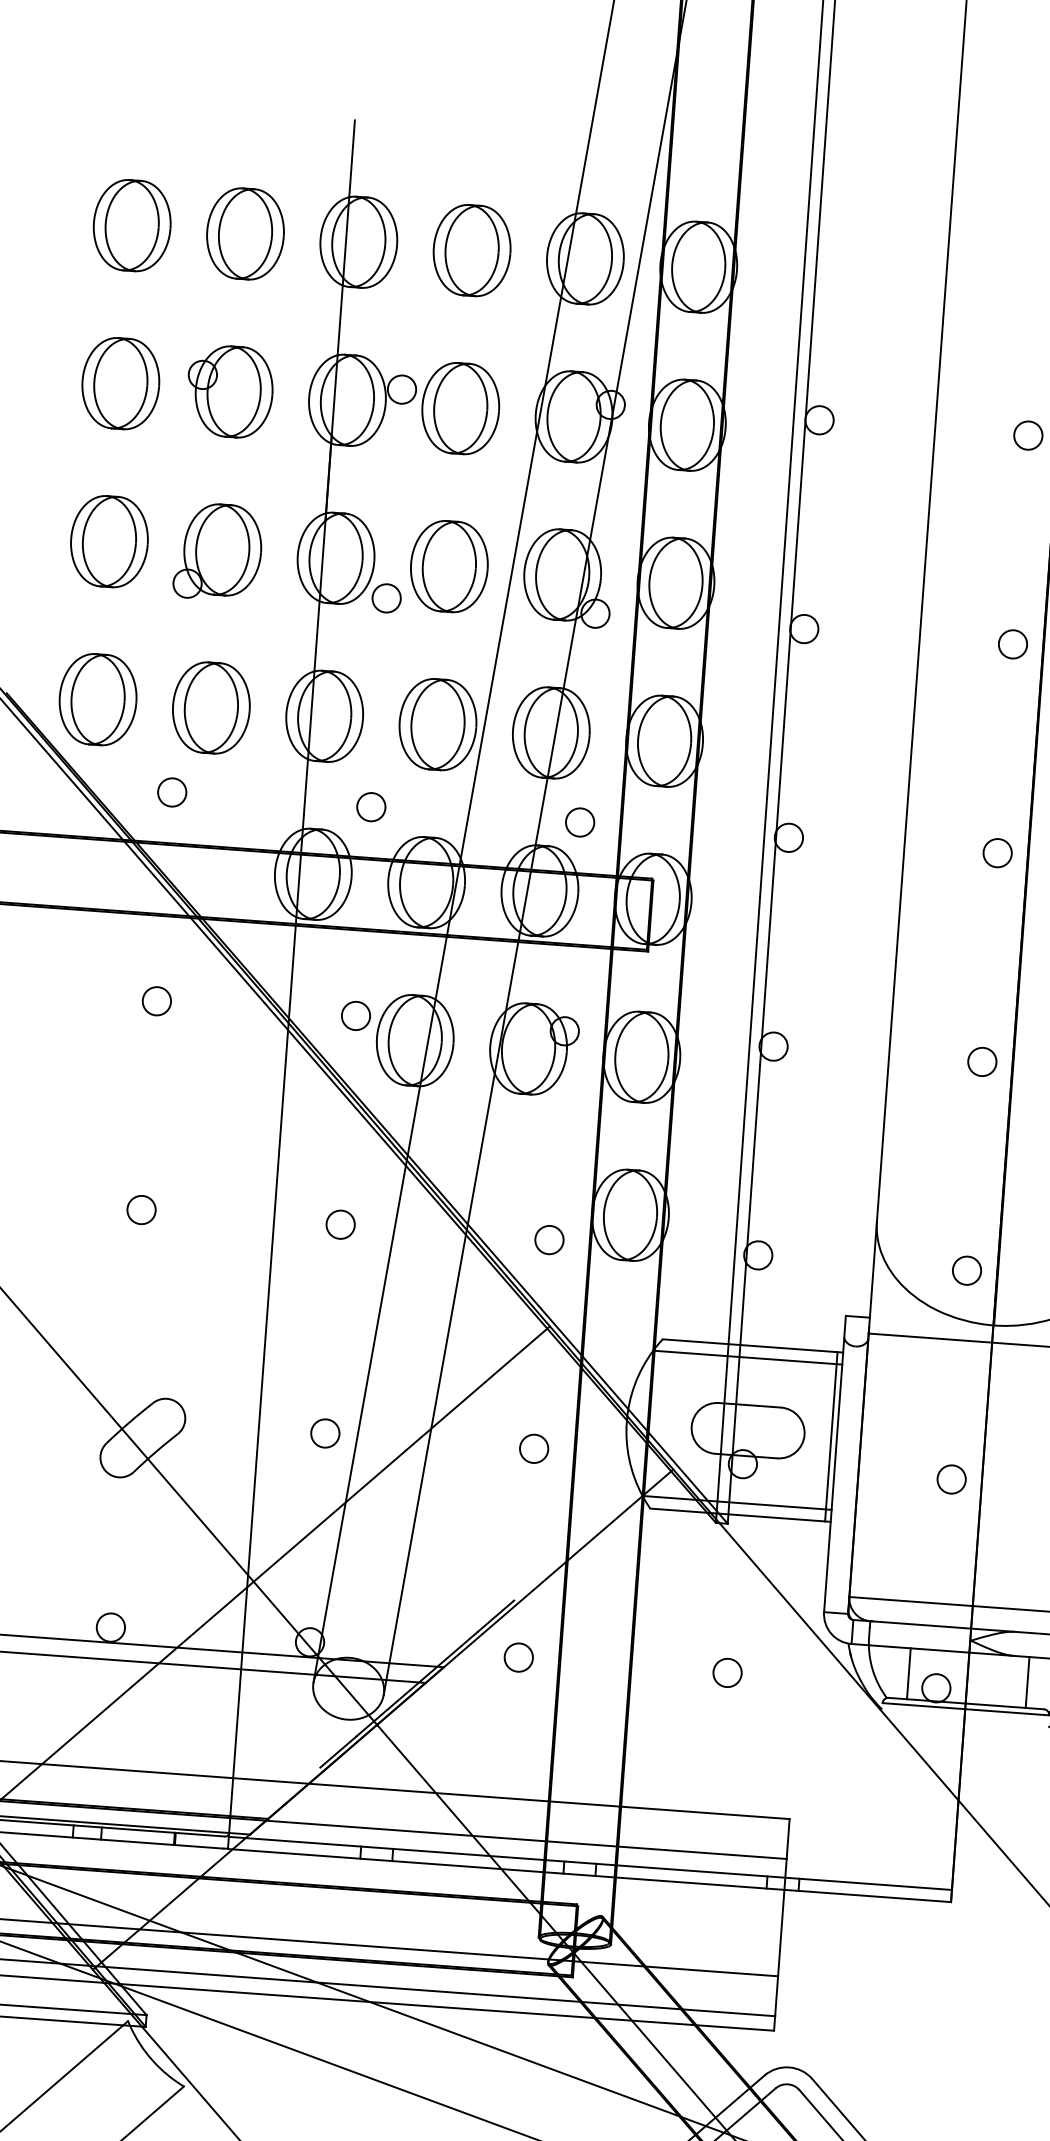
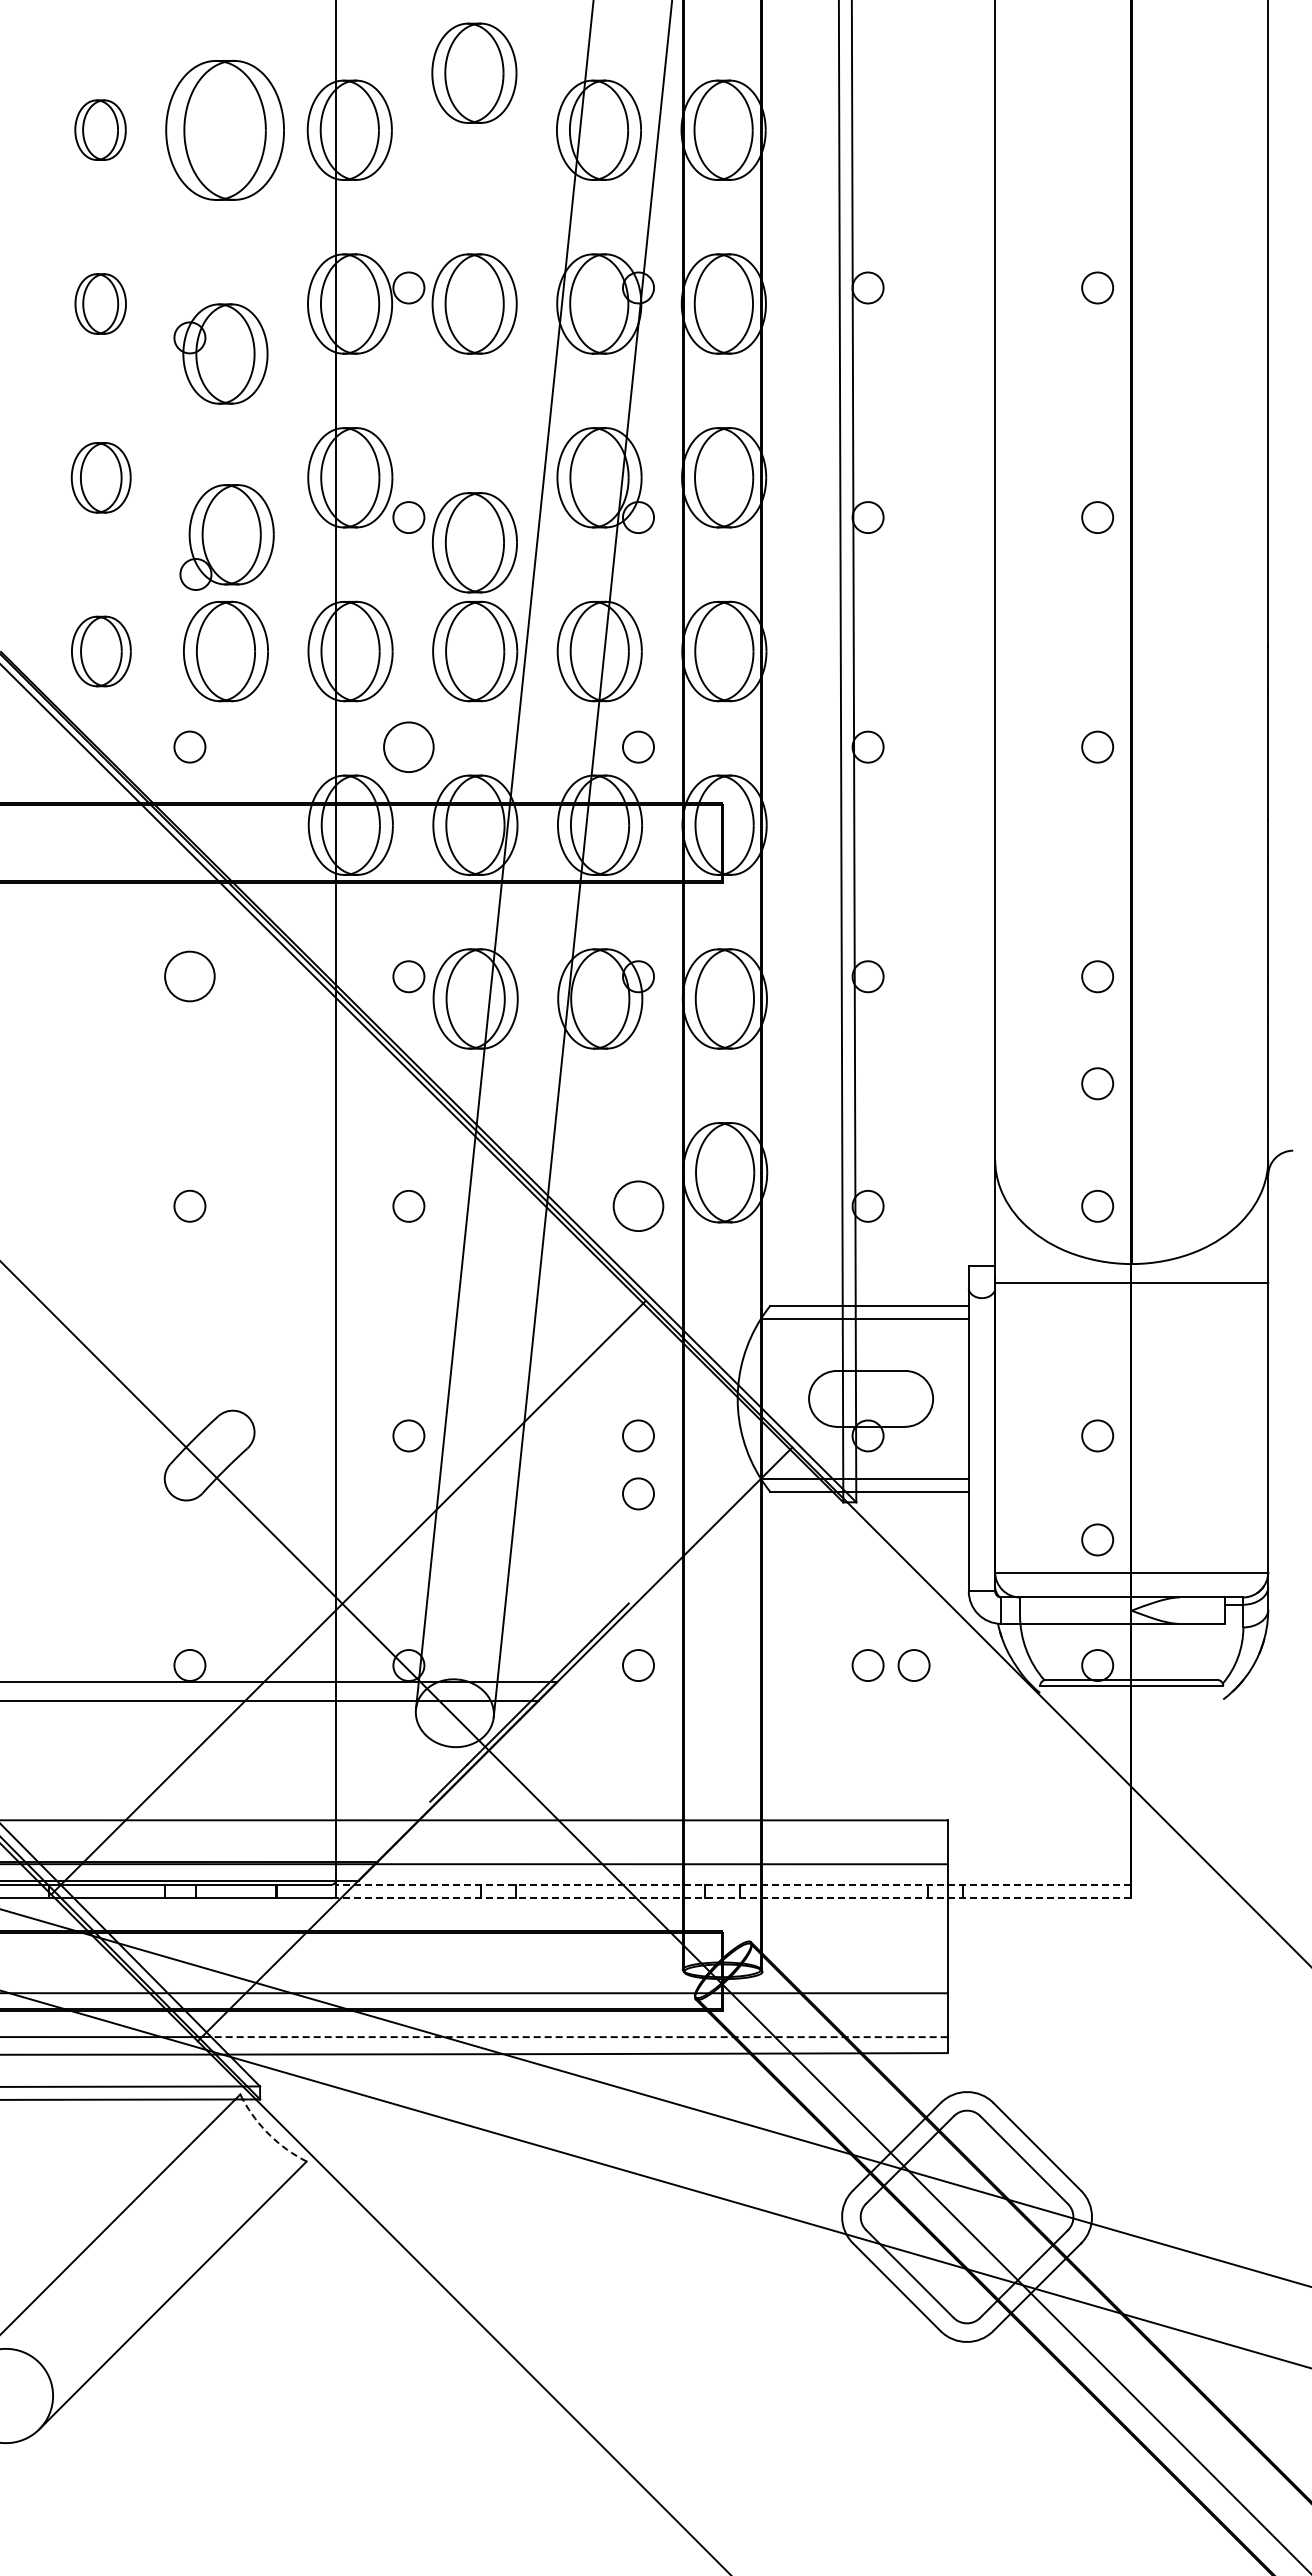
part: (132, 224) -> (100, 129), size x0.6
part: (245, 233) -> (225, 129), size x1.4
part: (472, 249) -> (474, 72), moved
part: (120, 383) -> (100, 303), size x0.6
part: (229, 391) -> (220, 353), moved
part: (109, 541) -> (101, 477), size x0.7
part: (217, 552) -> (226, 537), moved
part: (449, 566) -> (474, 542), moved
part: (98, 699) -> (101, 651), size x0.7
circle: (371, 806) -> (408, 746), size x1.6
circle: (156, 1001) -> (189, 976), size x1.6
circle: (975, 1159) -> (1097, 1083), added
circle: (549, 1240) -> (638, 1206), size x1.6
line: (831, 1436) -> (962, 1398), removed
circle: (530, 1501) -> (638, 1493), added
circle: (944, 1573) -> (1097, 1539), added
line: (908, 1673) -> (1066, 1651), removed
circle: (768, 1675) -> (913, 1665), added
line: (1027, 1682) -> (1196, 1651), removed
line: (590, 1863) -> (733, 1884), solid -> dashed
line: (589, 1875) -> (733, 1898), solid -> dashed
line: (439, 1991) -> (578, 2037), solid -> dashed
arc: (152, 2060) -> (270, 2135), solid -> dashed

